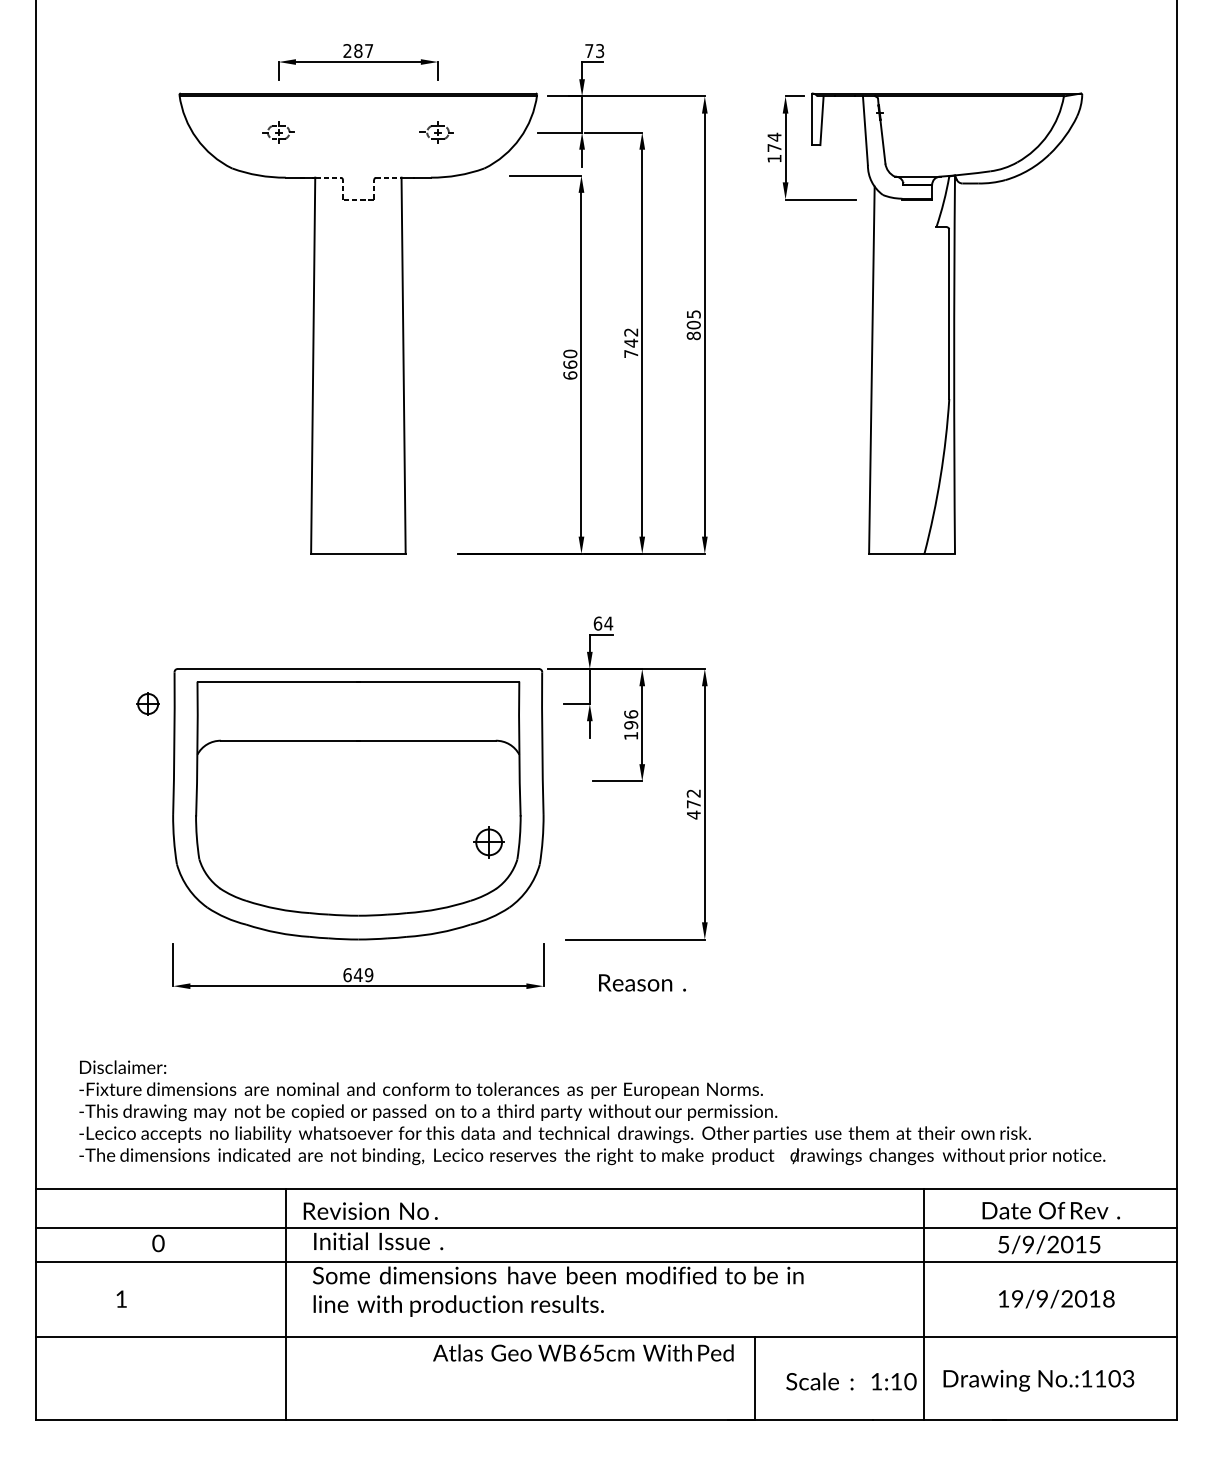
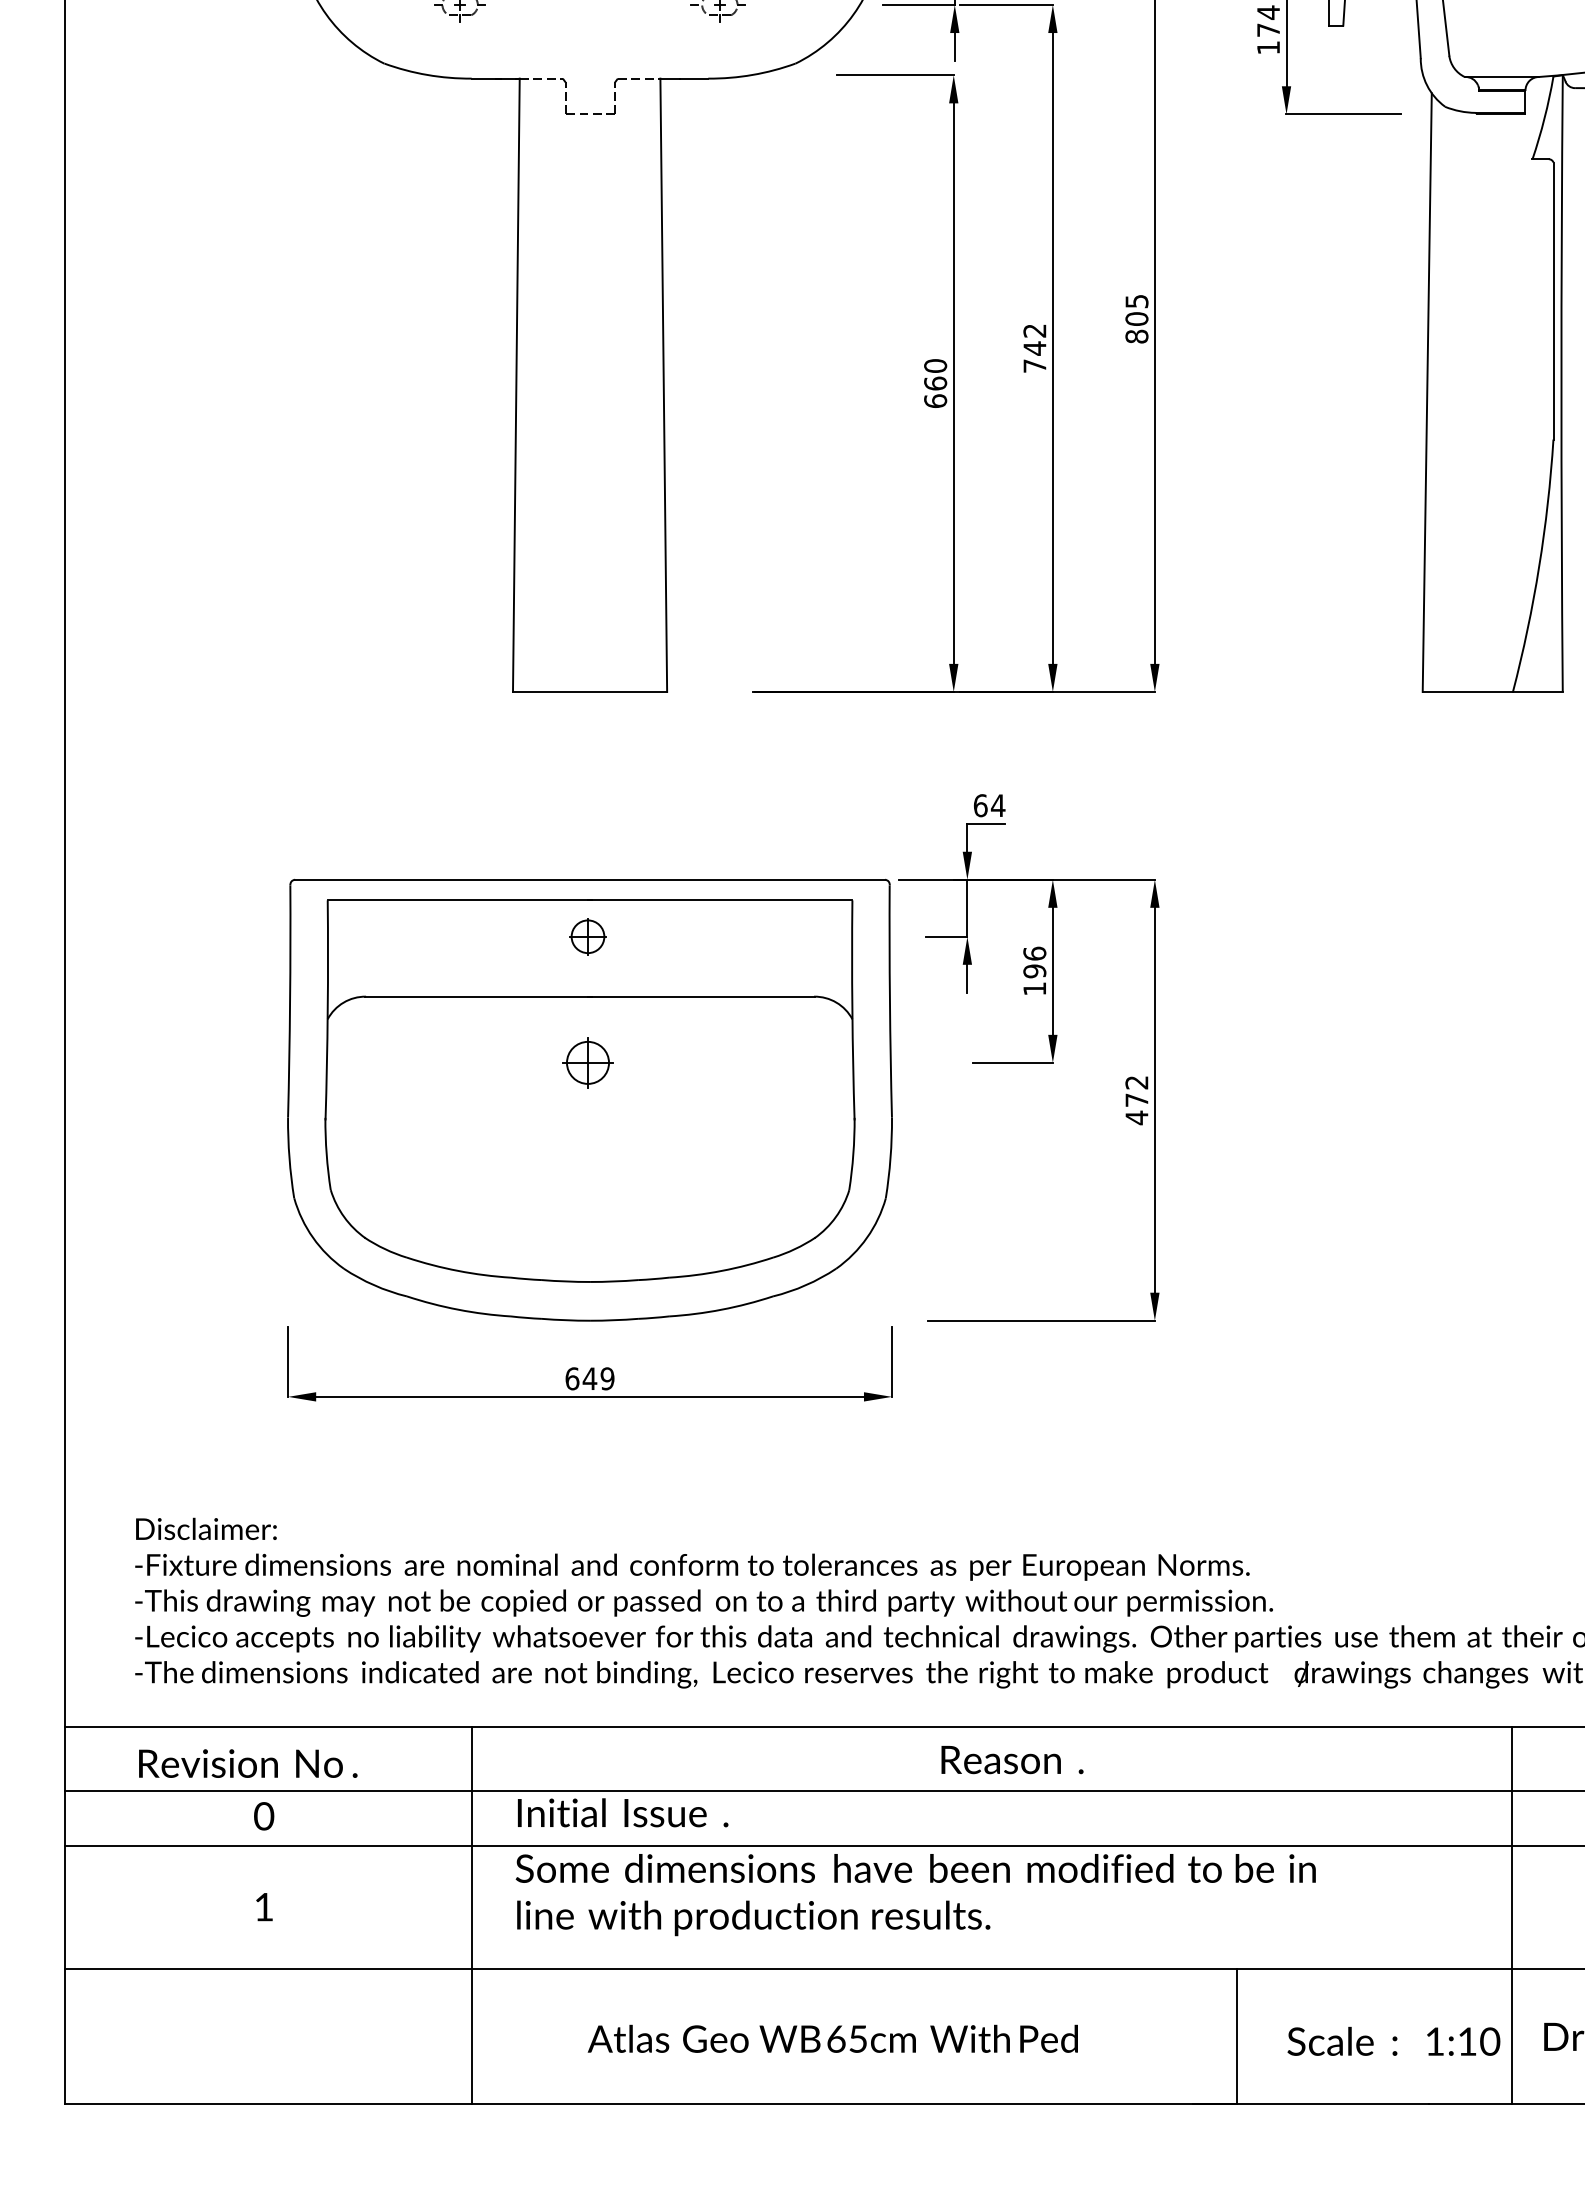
part: (147, 703) -> (586, 935), moved
part: (488, 842) -> (586, 1063), moved
text: (642, 982) -> (1012, 1759), moved
text: (370, 1210) -> (247, 1762), moved
text: (121, 1298) -> (264, 1906), moved
text: (583, 1352) -> (833, 2038), moved

